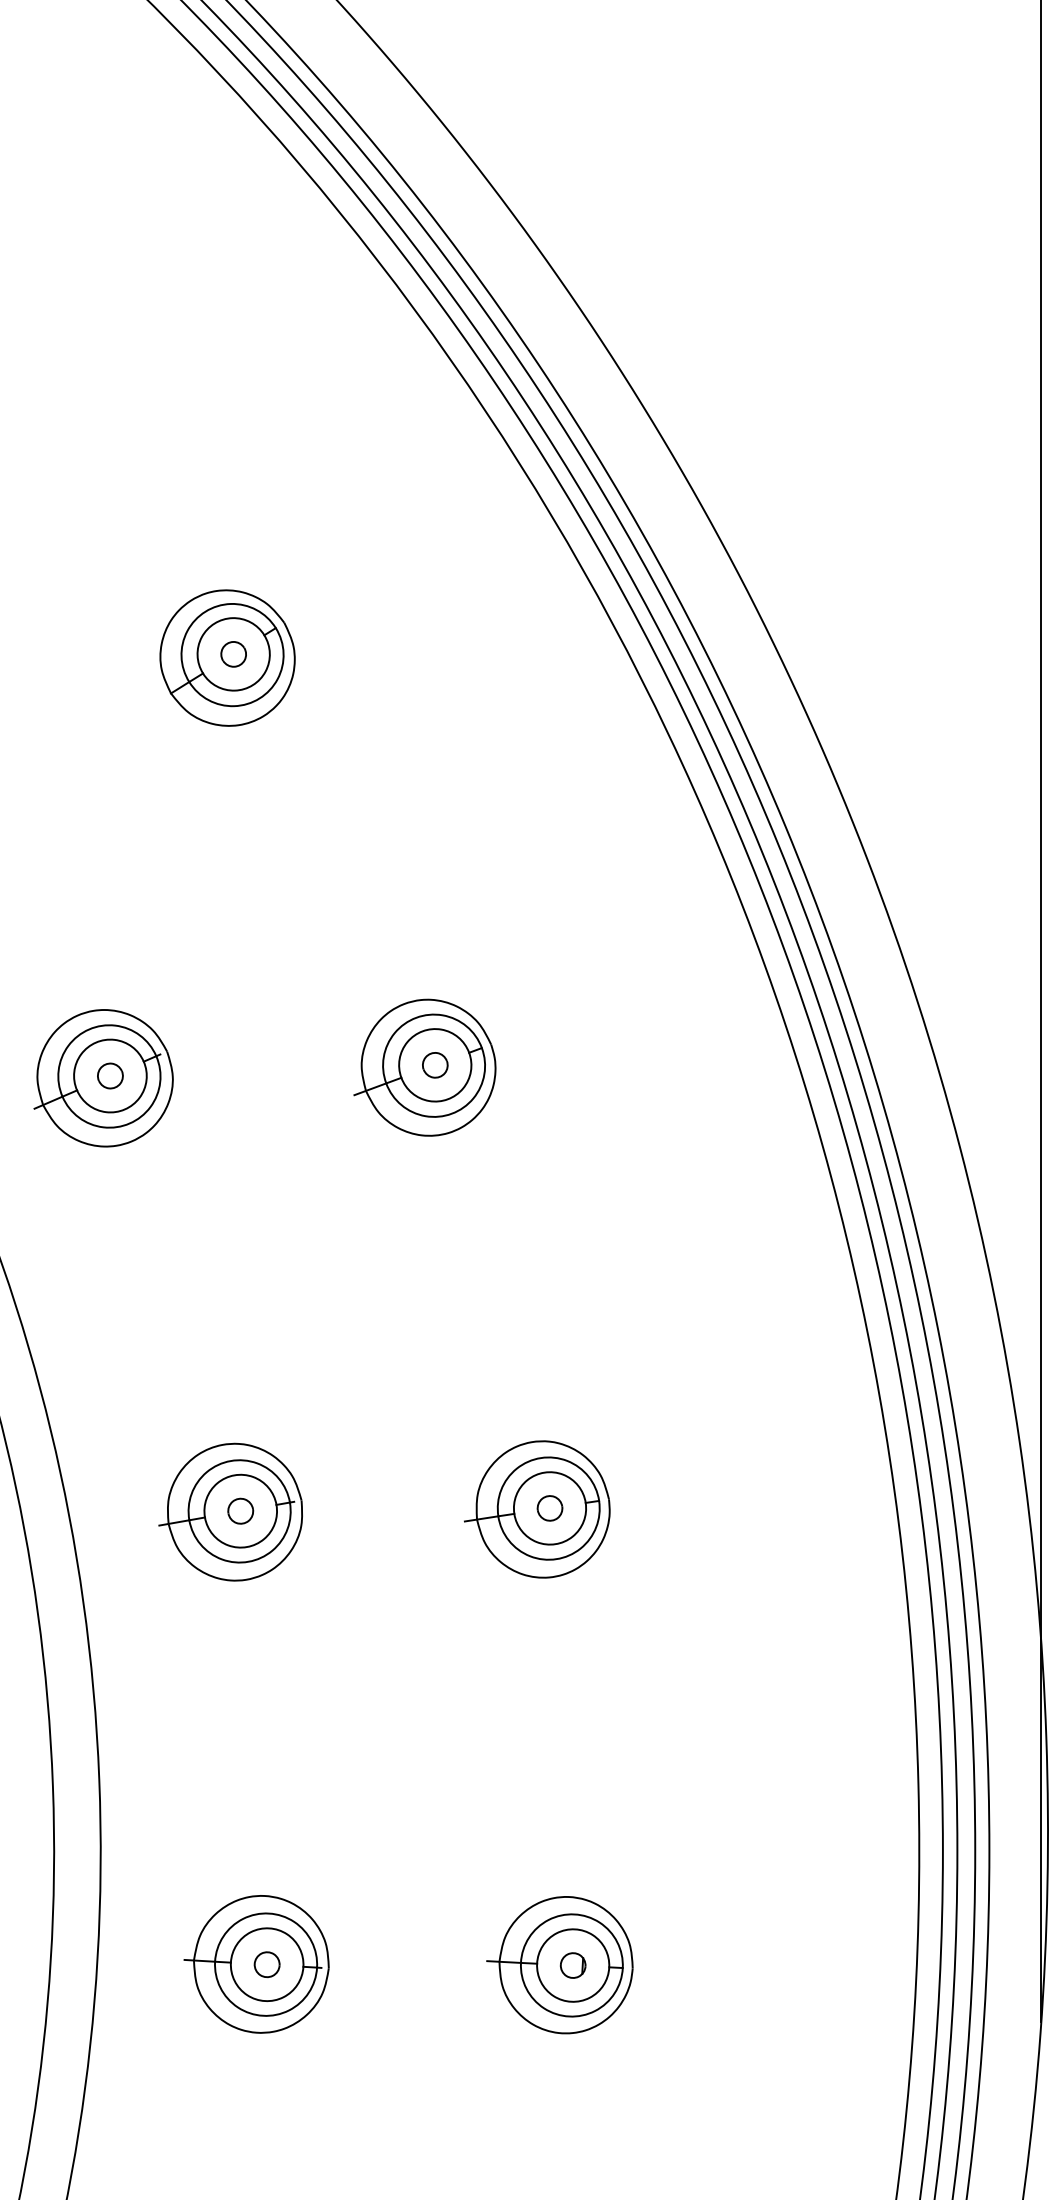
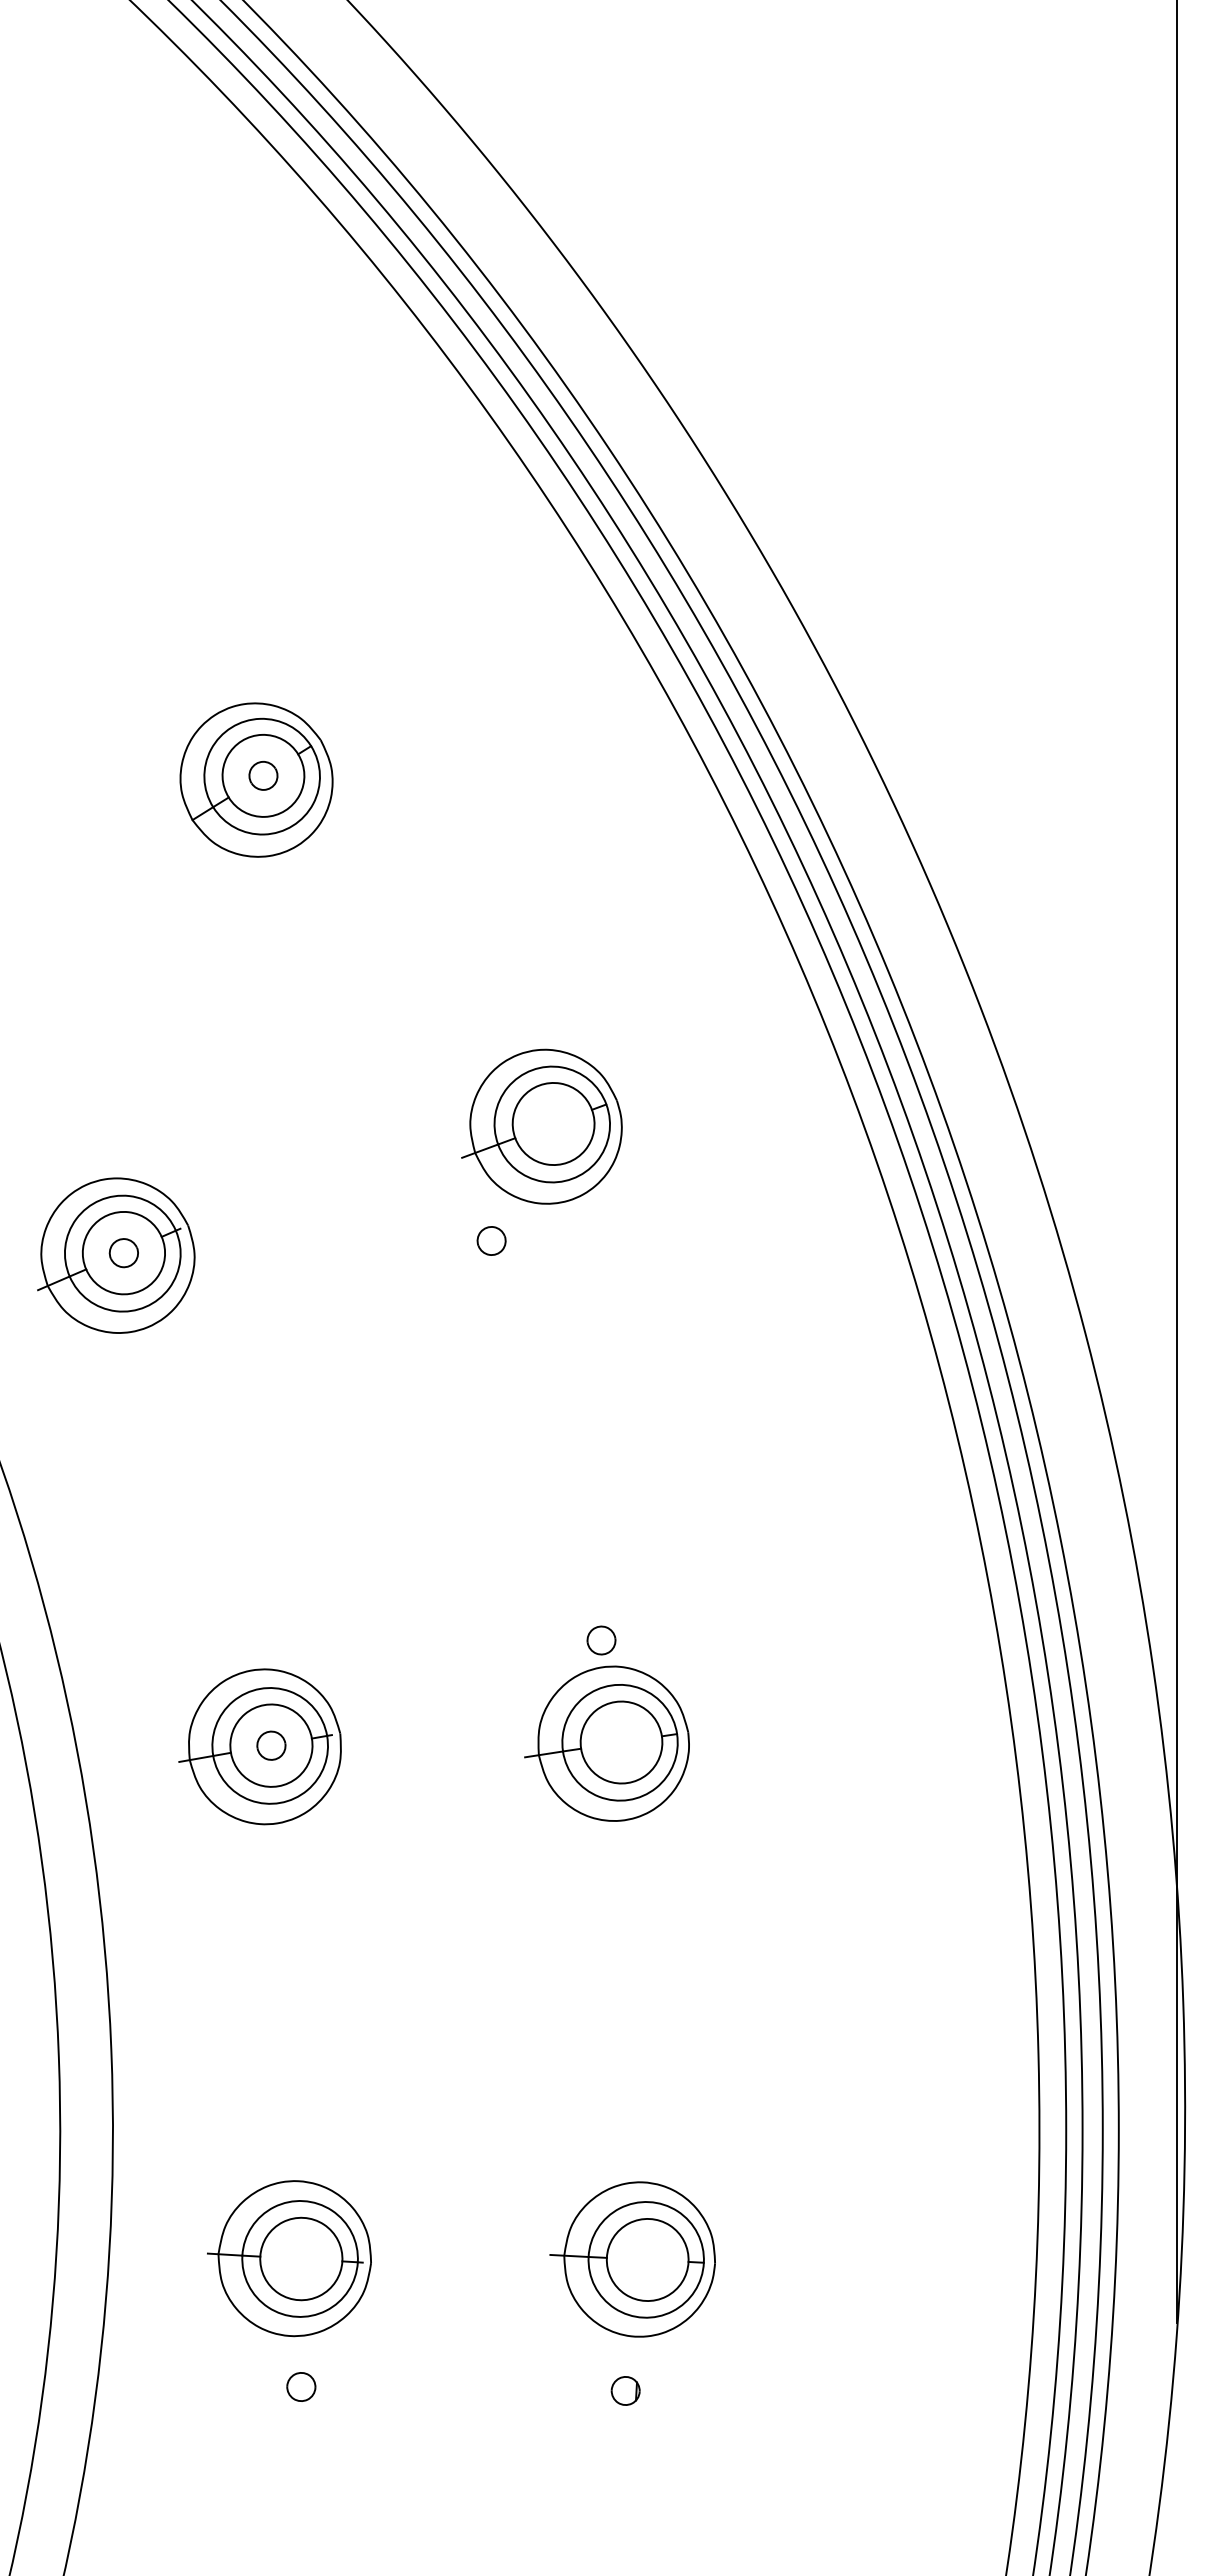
part: (424, 1067) -> (541, 1126), moved
part: (550, 1508) -> (601, 1640), moved
part: (267, 1964) -> (301, 2386), moved
part: (572, 1965) -> (625, 2390), moved

